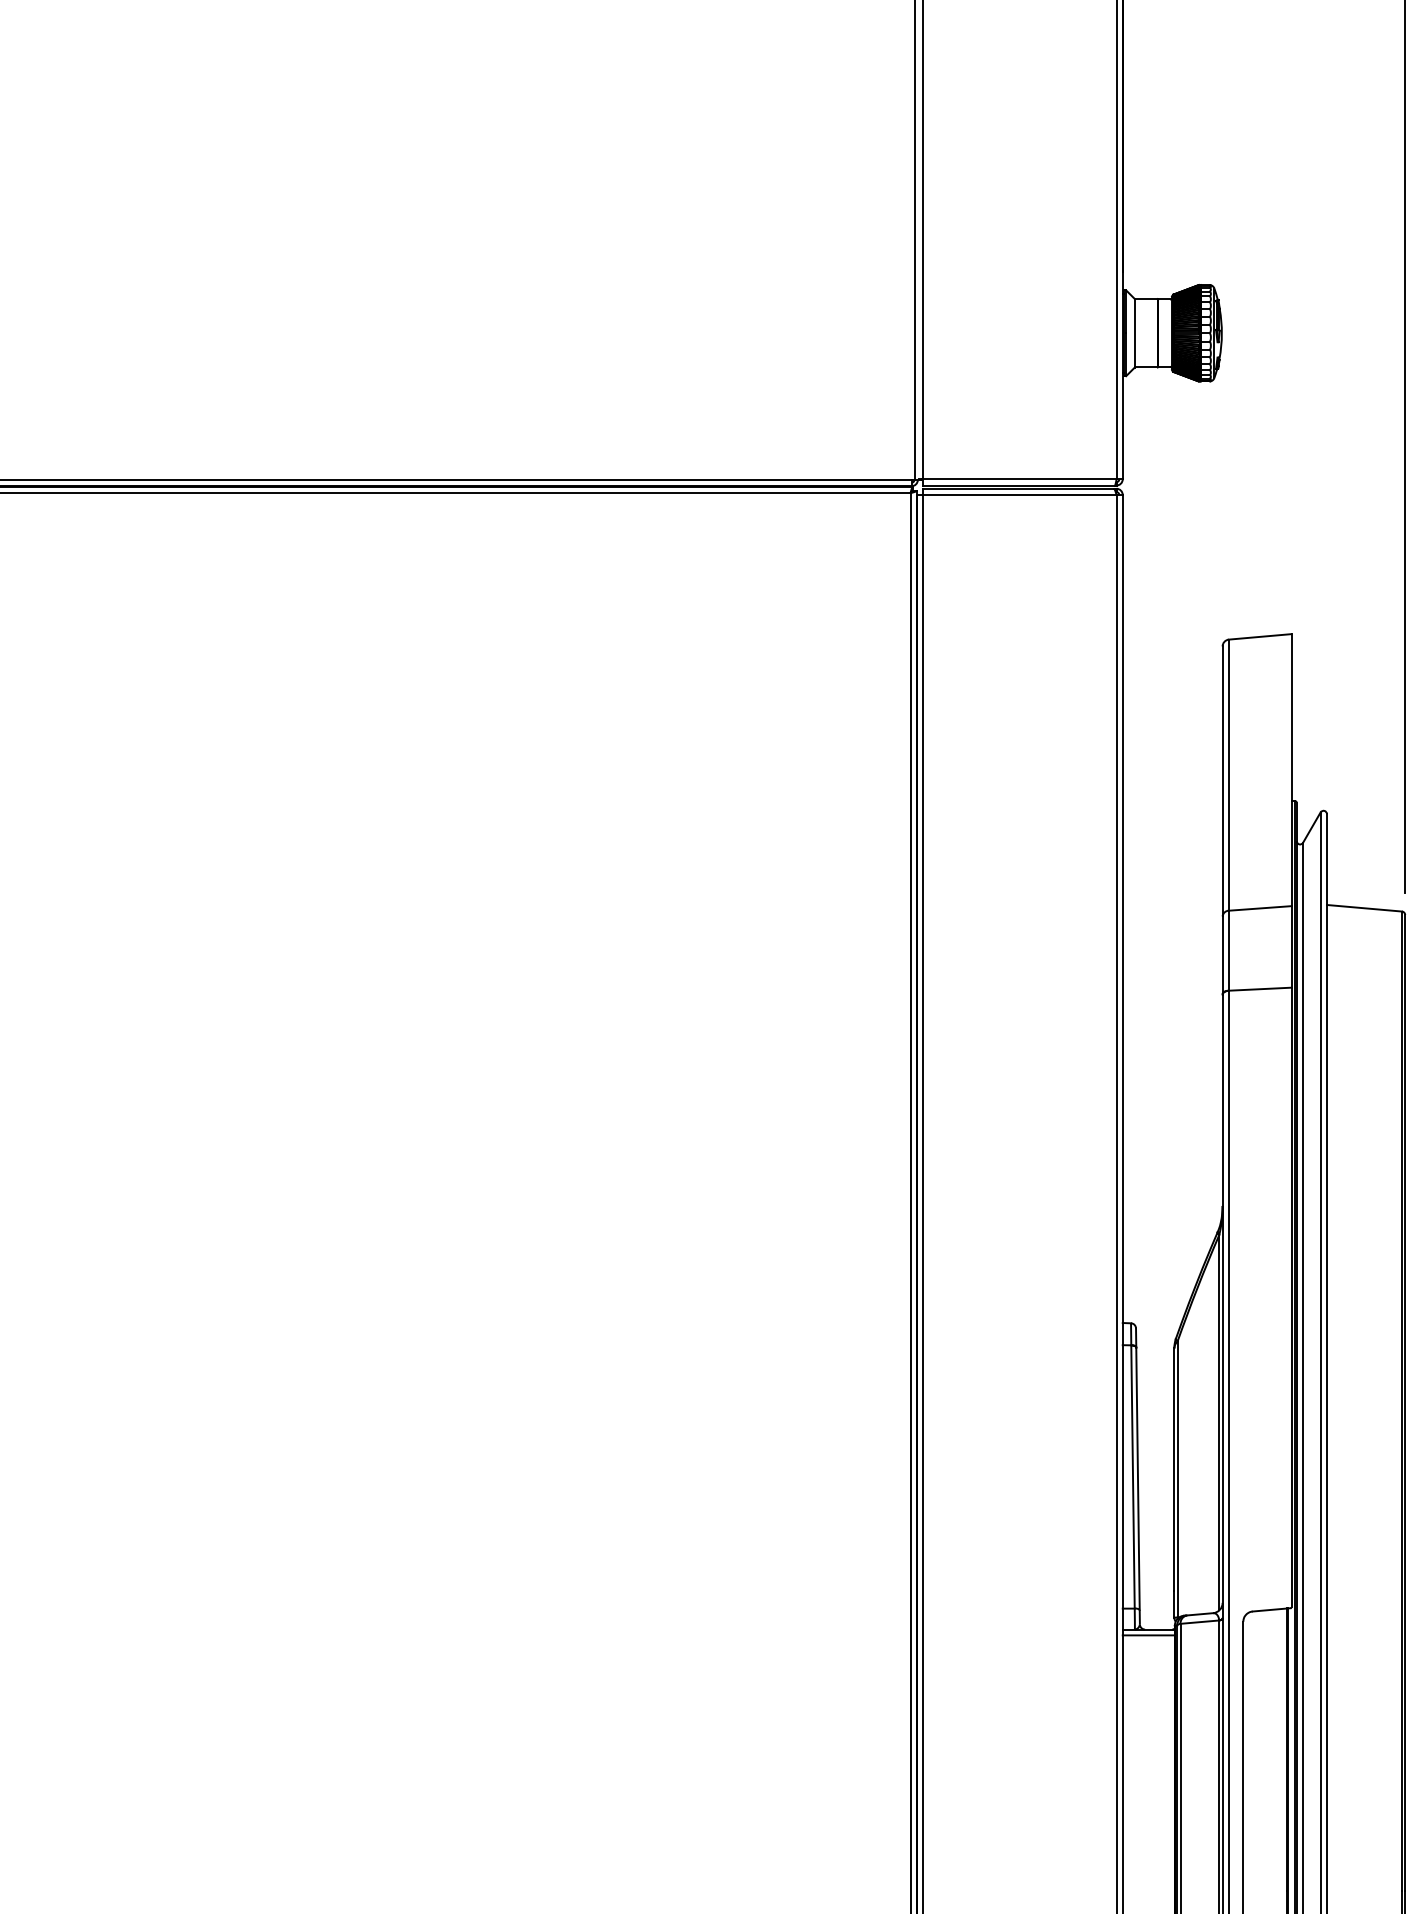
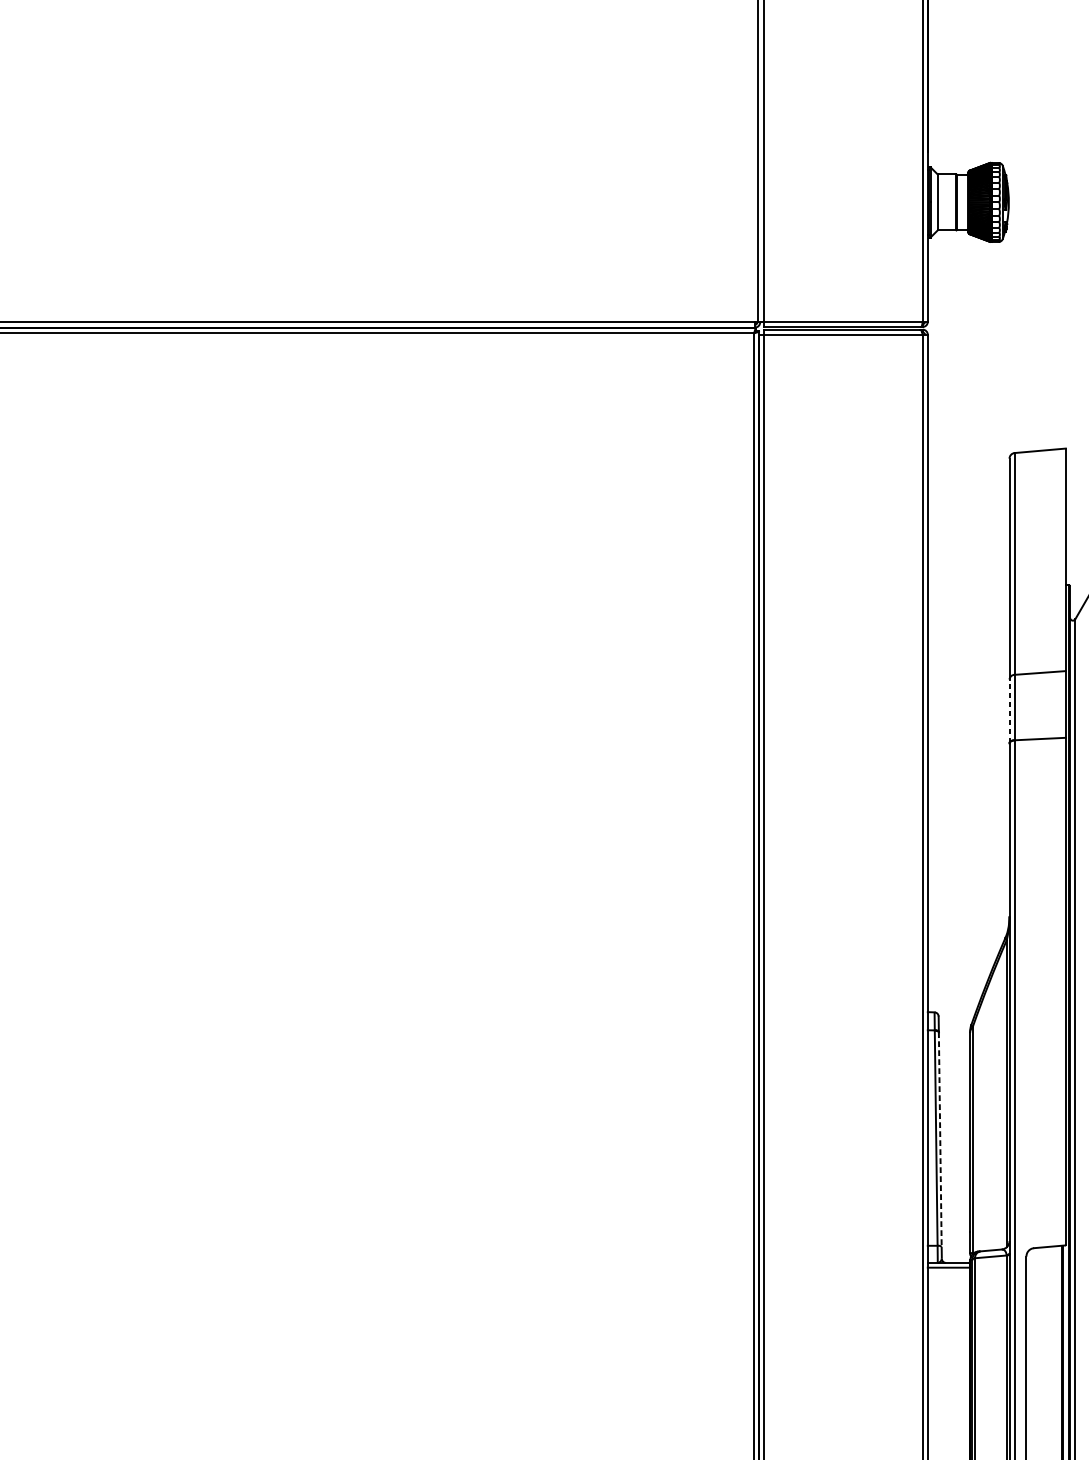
line: (1222, 954) -> (1009, 710), solid -> dashed
line: (1138, 1479) -> (940, 1140), solid -> dashed

